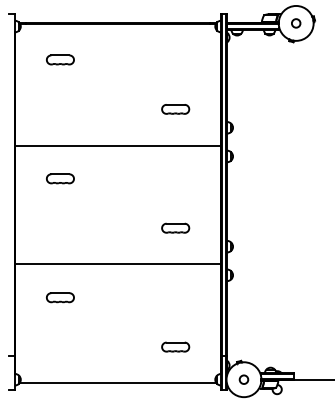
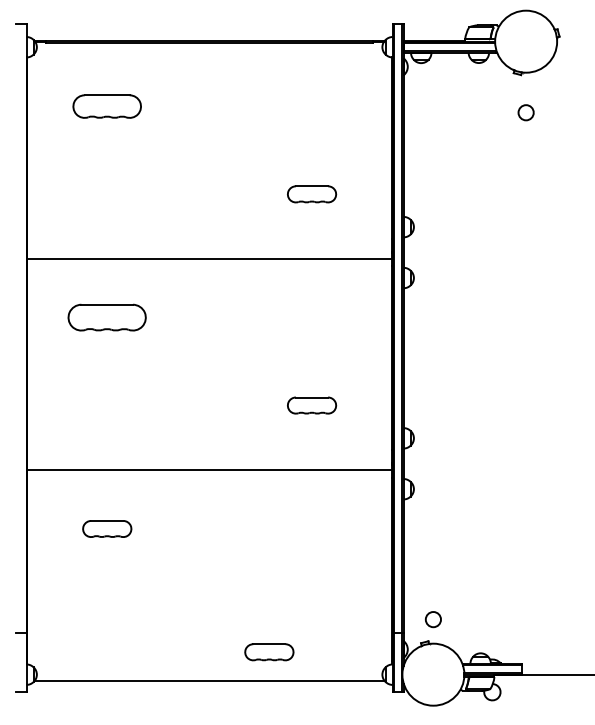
circle: (296, 23) -> (526, 112), moved
part: (60, 59) -> (107, 105), size x1.4
part: (60, 178) -> (107, 317), size x1.6
part: (175, 346) -> (269, 651), moved
circle: (243, 379) -> (432, 619), moved

